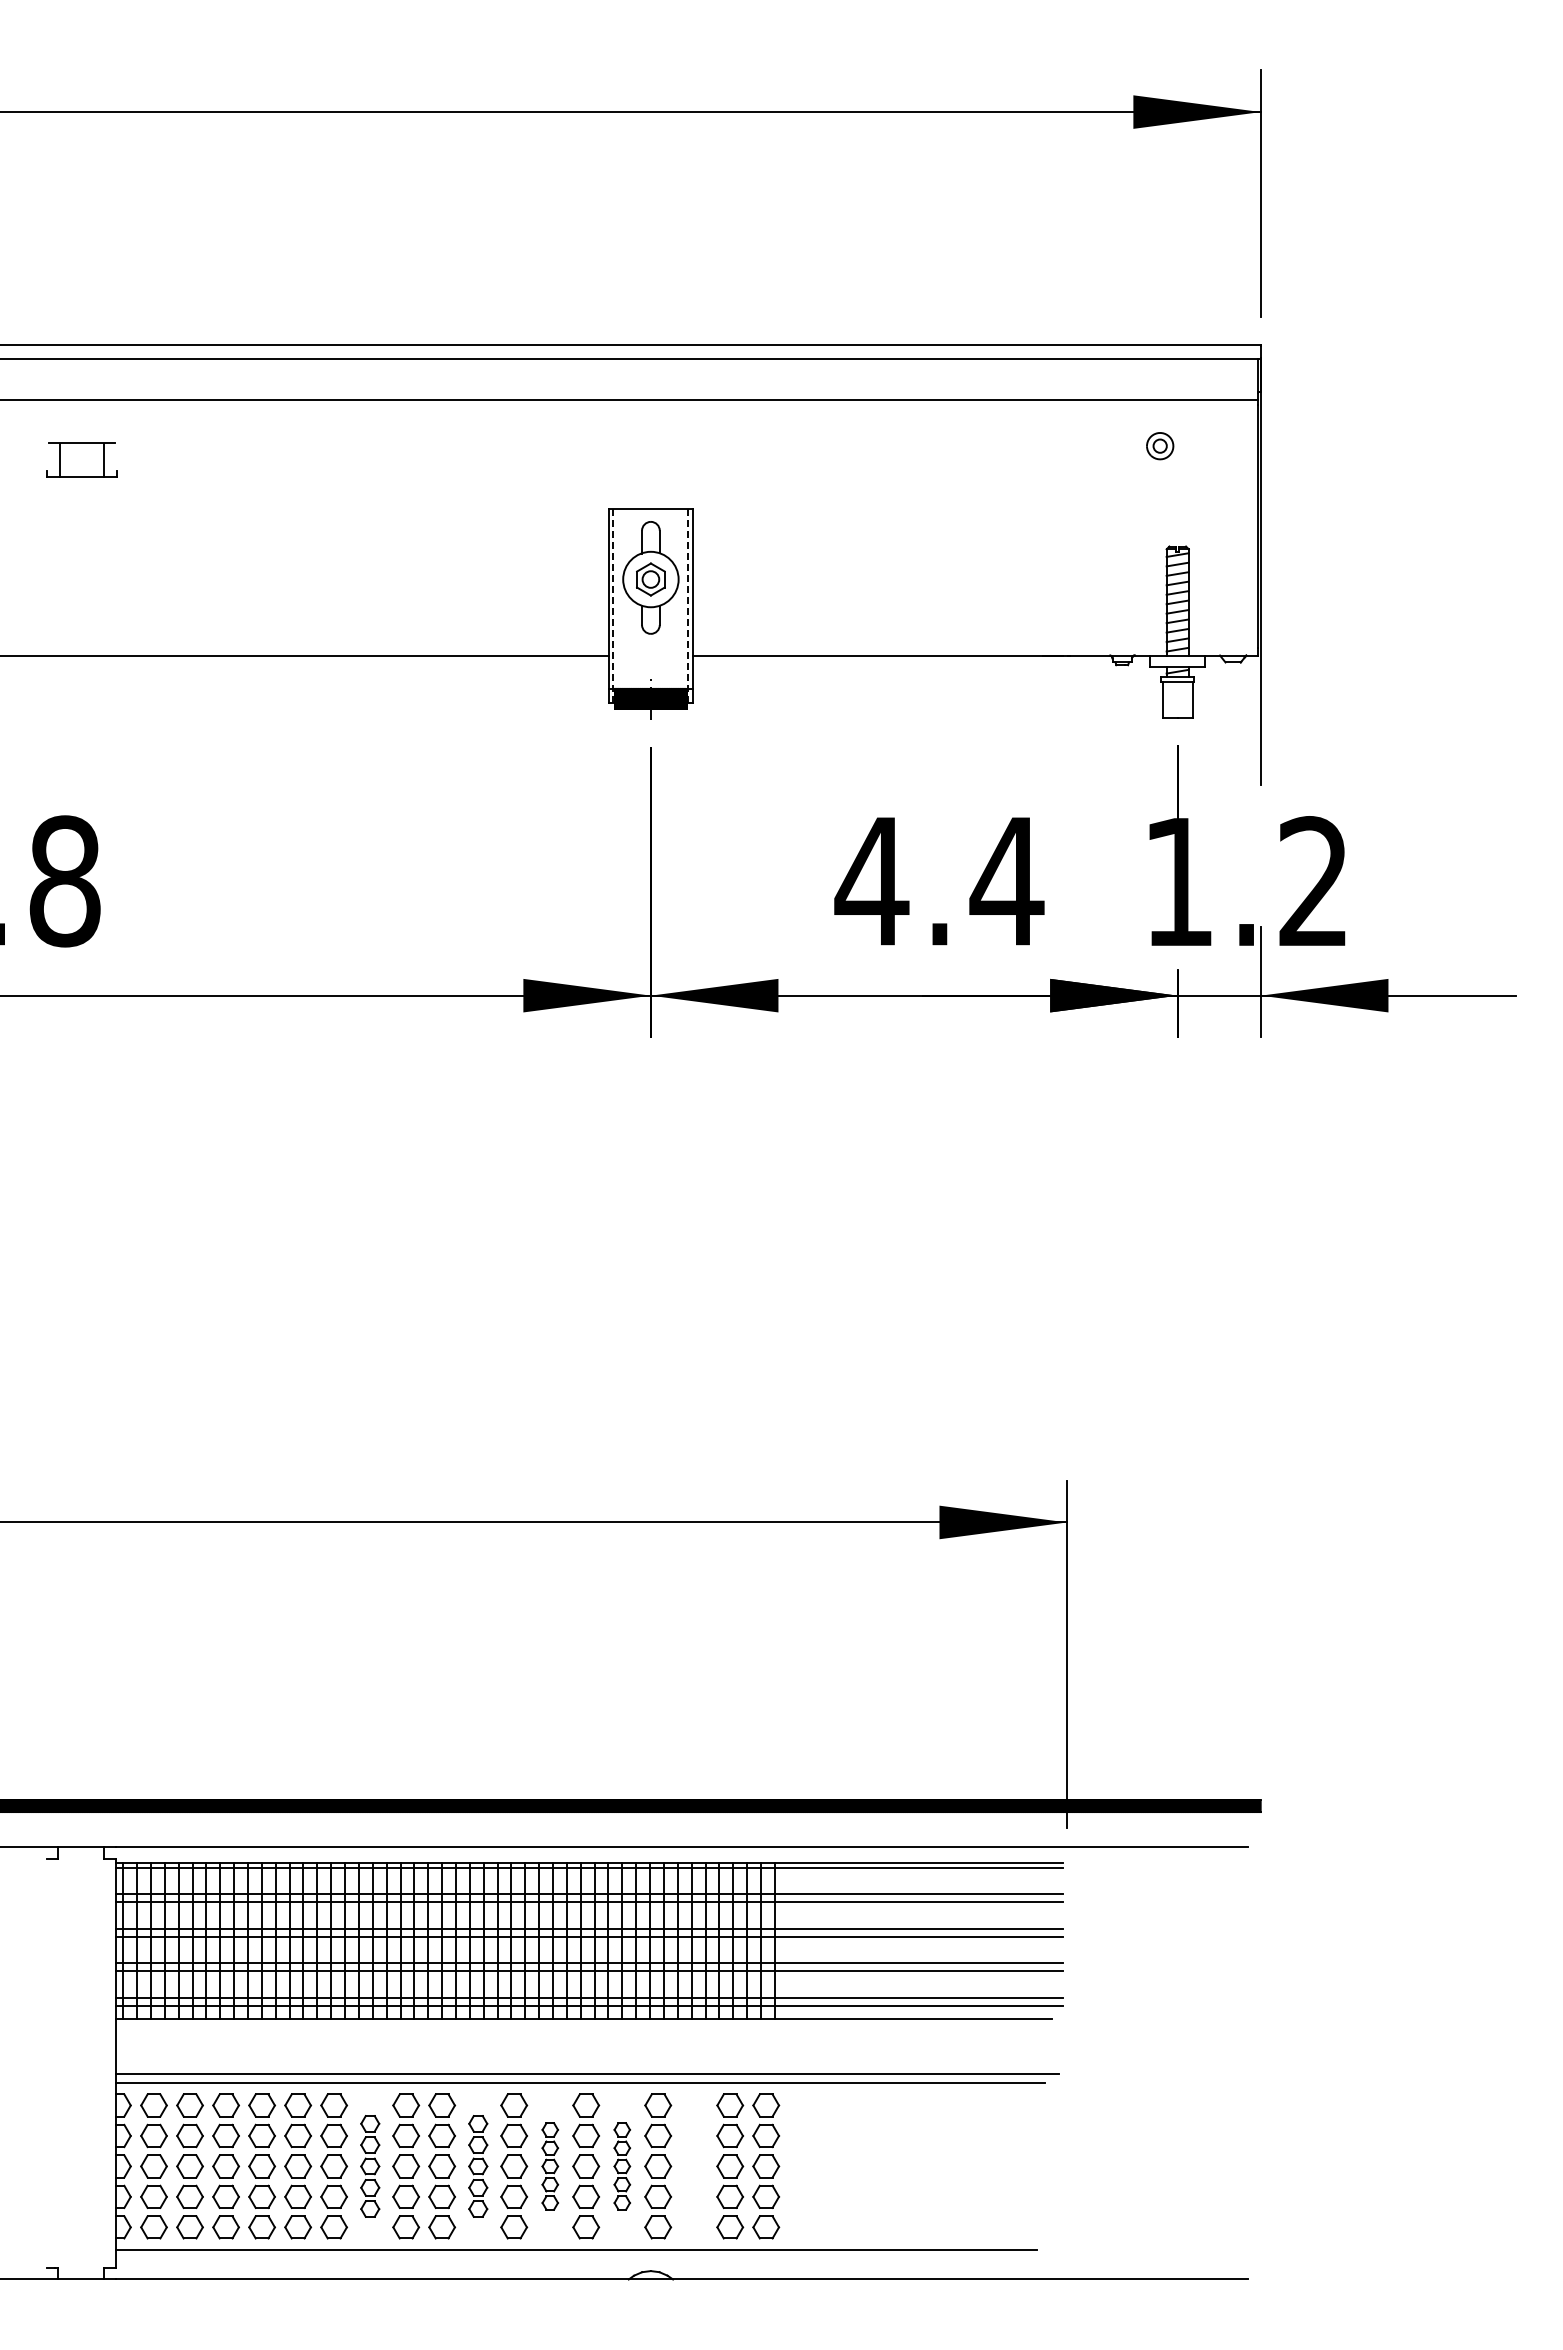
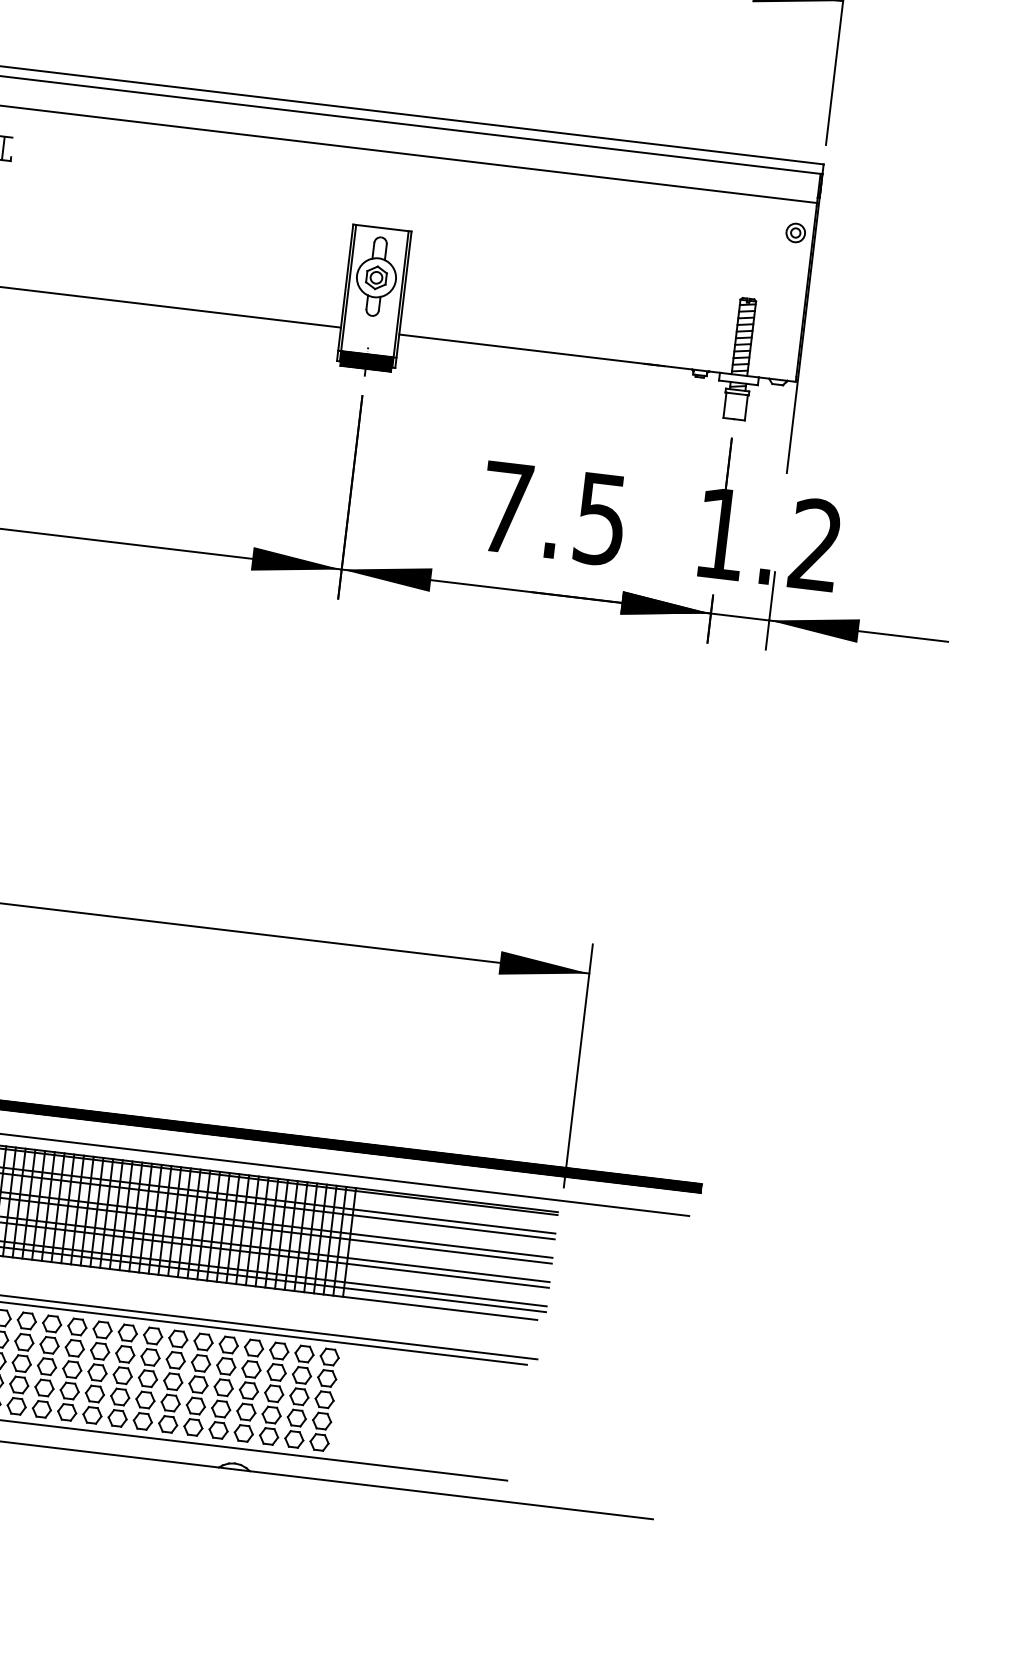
part: (1160, 446) -> (795, 233), moved
line: (688, 605) -> (400, 299), dashed -> solid
line: (613, 606) -> (348, 293), dashed -> solid
text: (939, 882) -> (553, 514), 4.4 -> 7.5
part: (370, 2166) -> (47, 1366), size x1.43
part: (478, 2166) -> (123, 1375), size x1.43
part: (550, 2166) -> (173, 1381), size x1.67
part: (622, 2166) -> (223, 1387), size x1.67
part: (694, 2166) -> (274, 1393), added

